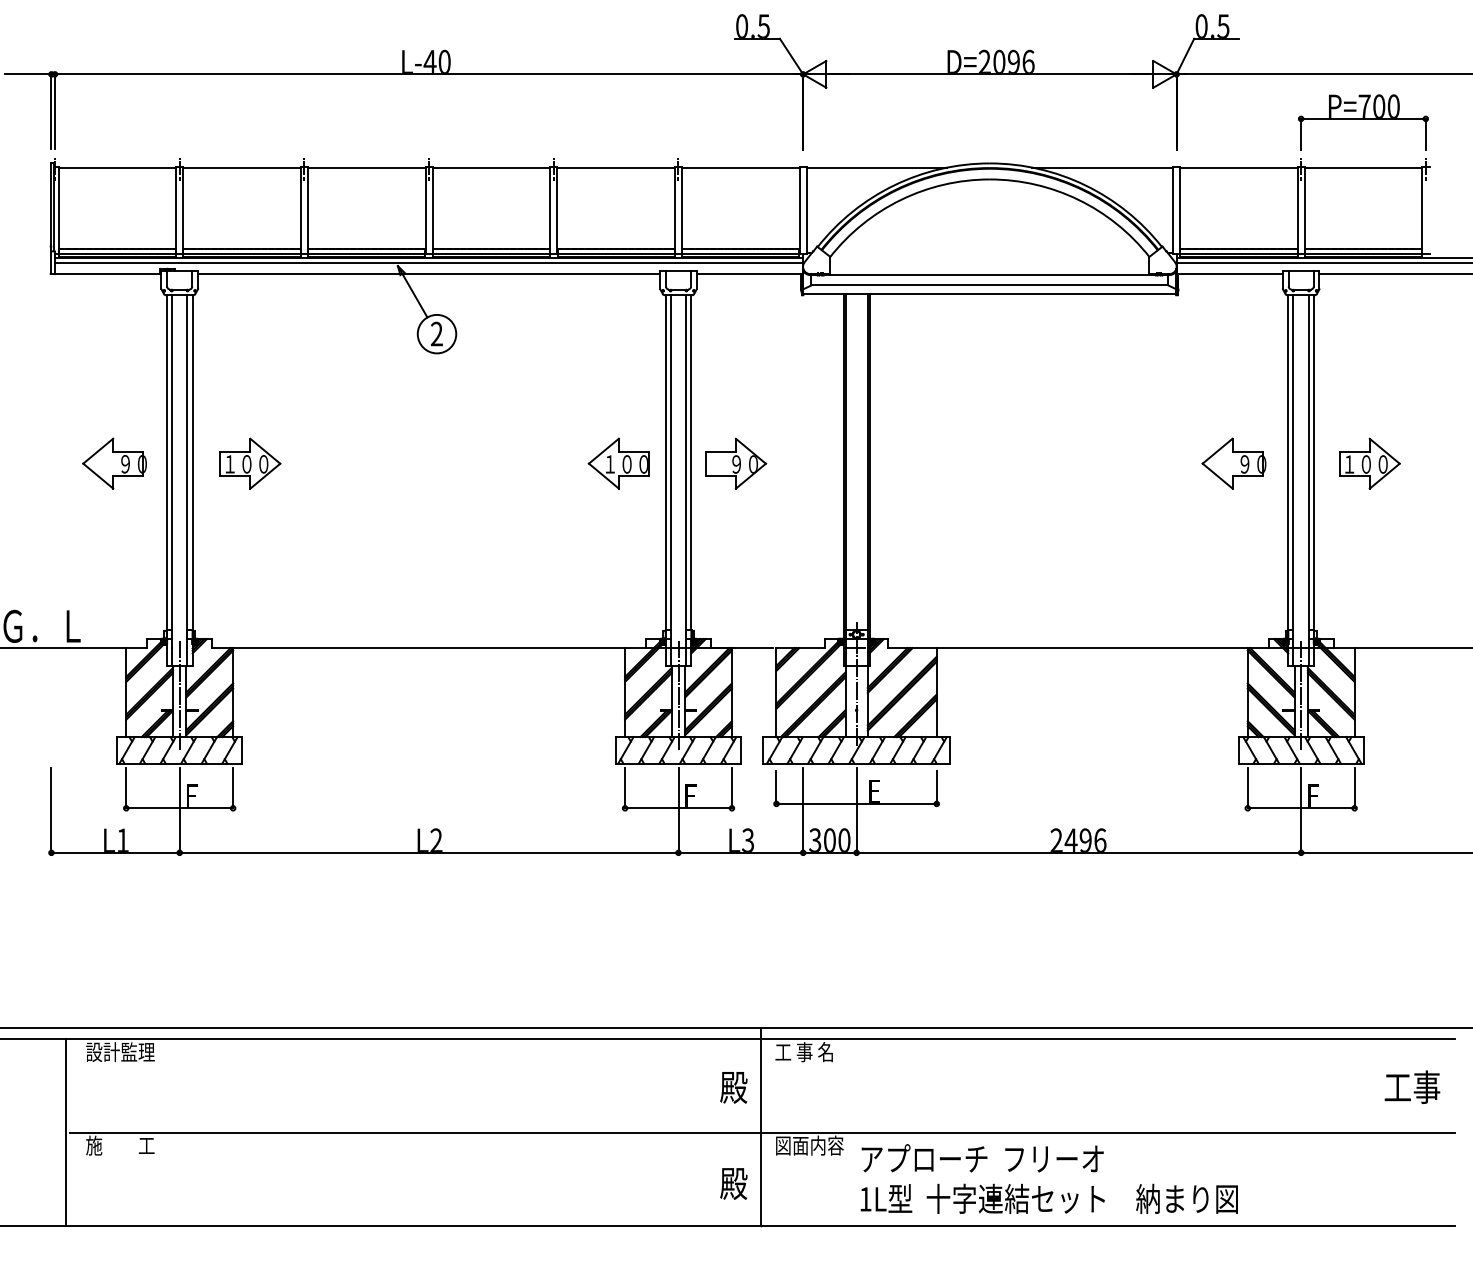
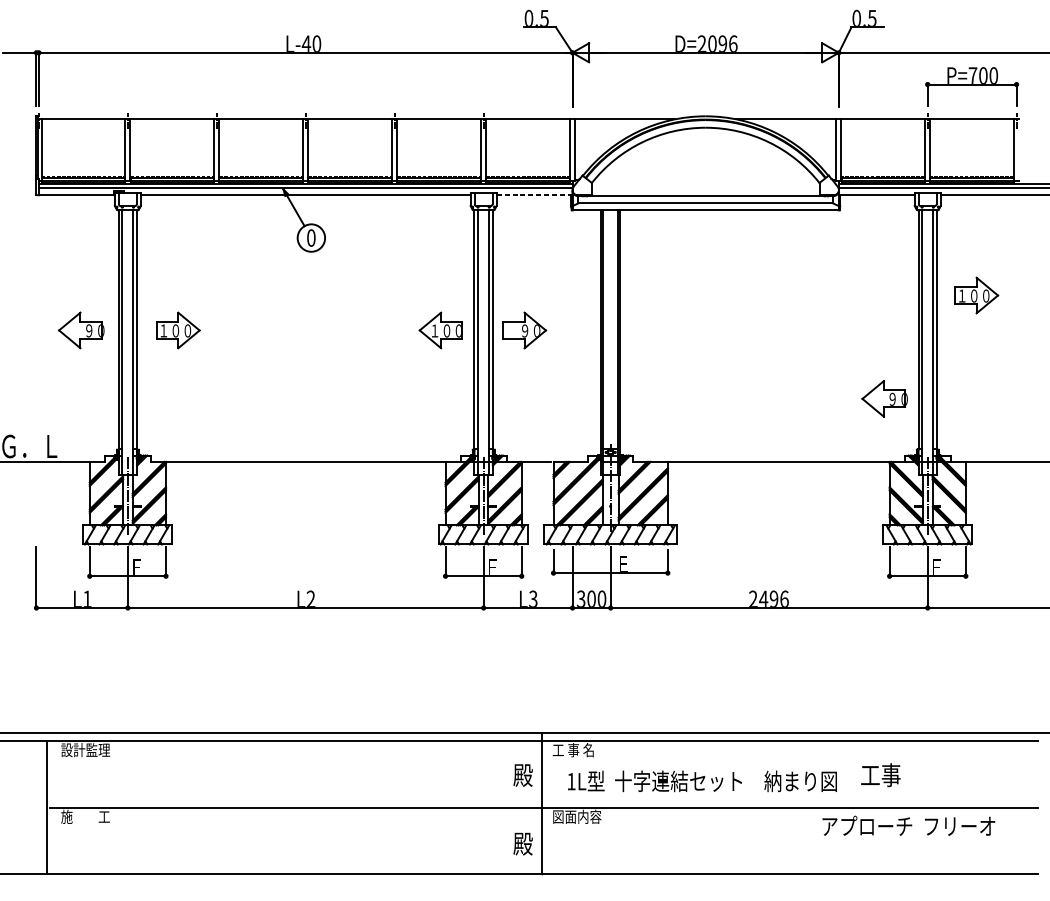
line: (749, 273) -> (534, 194), solid -> dashed
text: (436, 333) -> (311, 237), 2 -> 0
part: (1233, 463) -> (884, 398), moved
part: (1369, 463) -> (976, 295), moved
text: (1412, 1086) -> (880, 774), moved
text: (982, 1158) -> (908, 825), moved
text: (1048, 1198) -> (701, 781), moved

